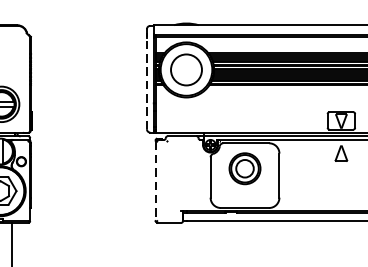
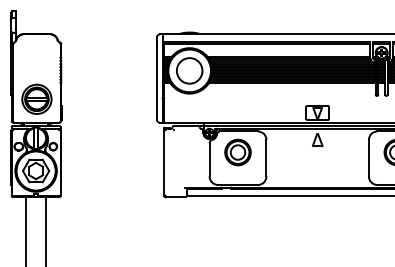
line: (146, 83) -> (156, 82), dashed -> solid
line: (156, 180) -> (164, 162), dashed -> solid

